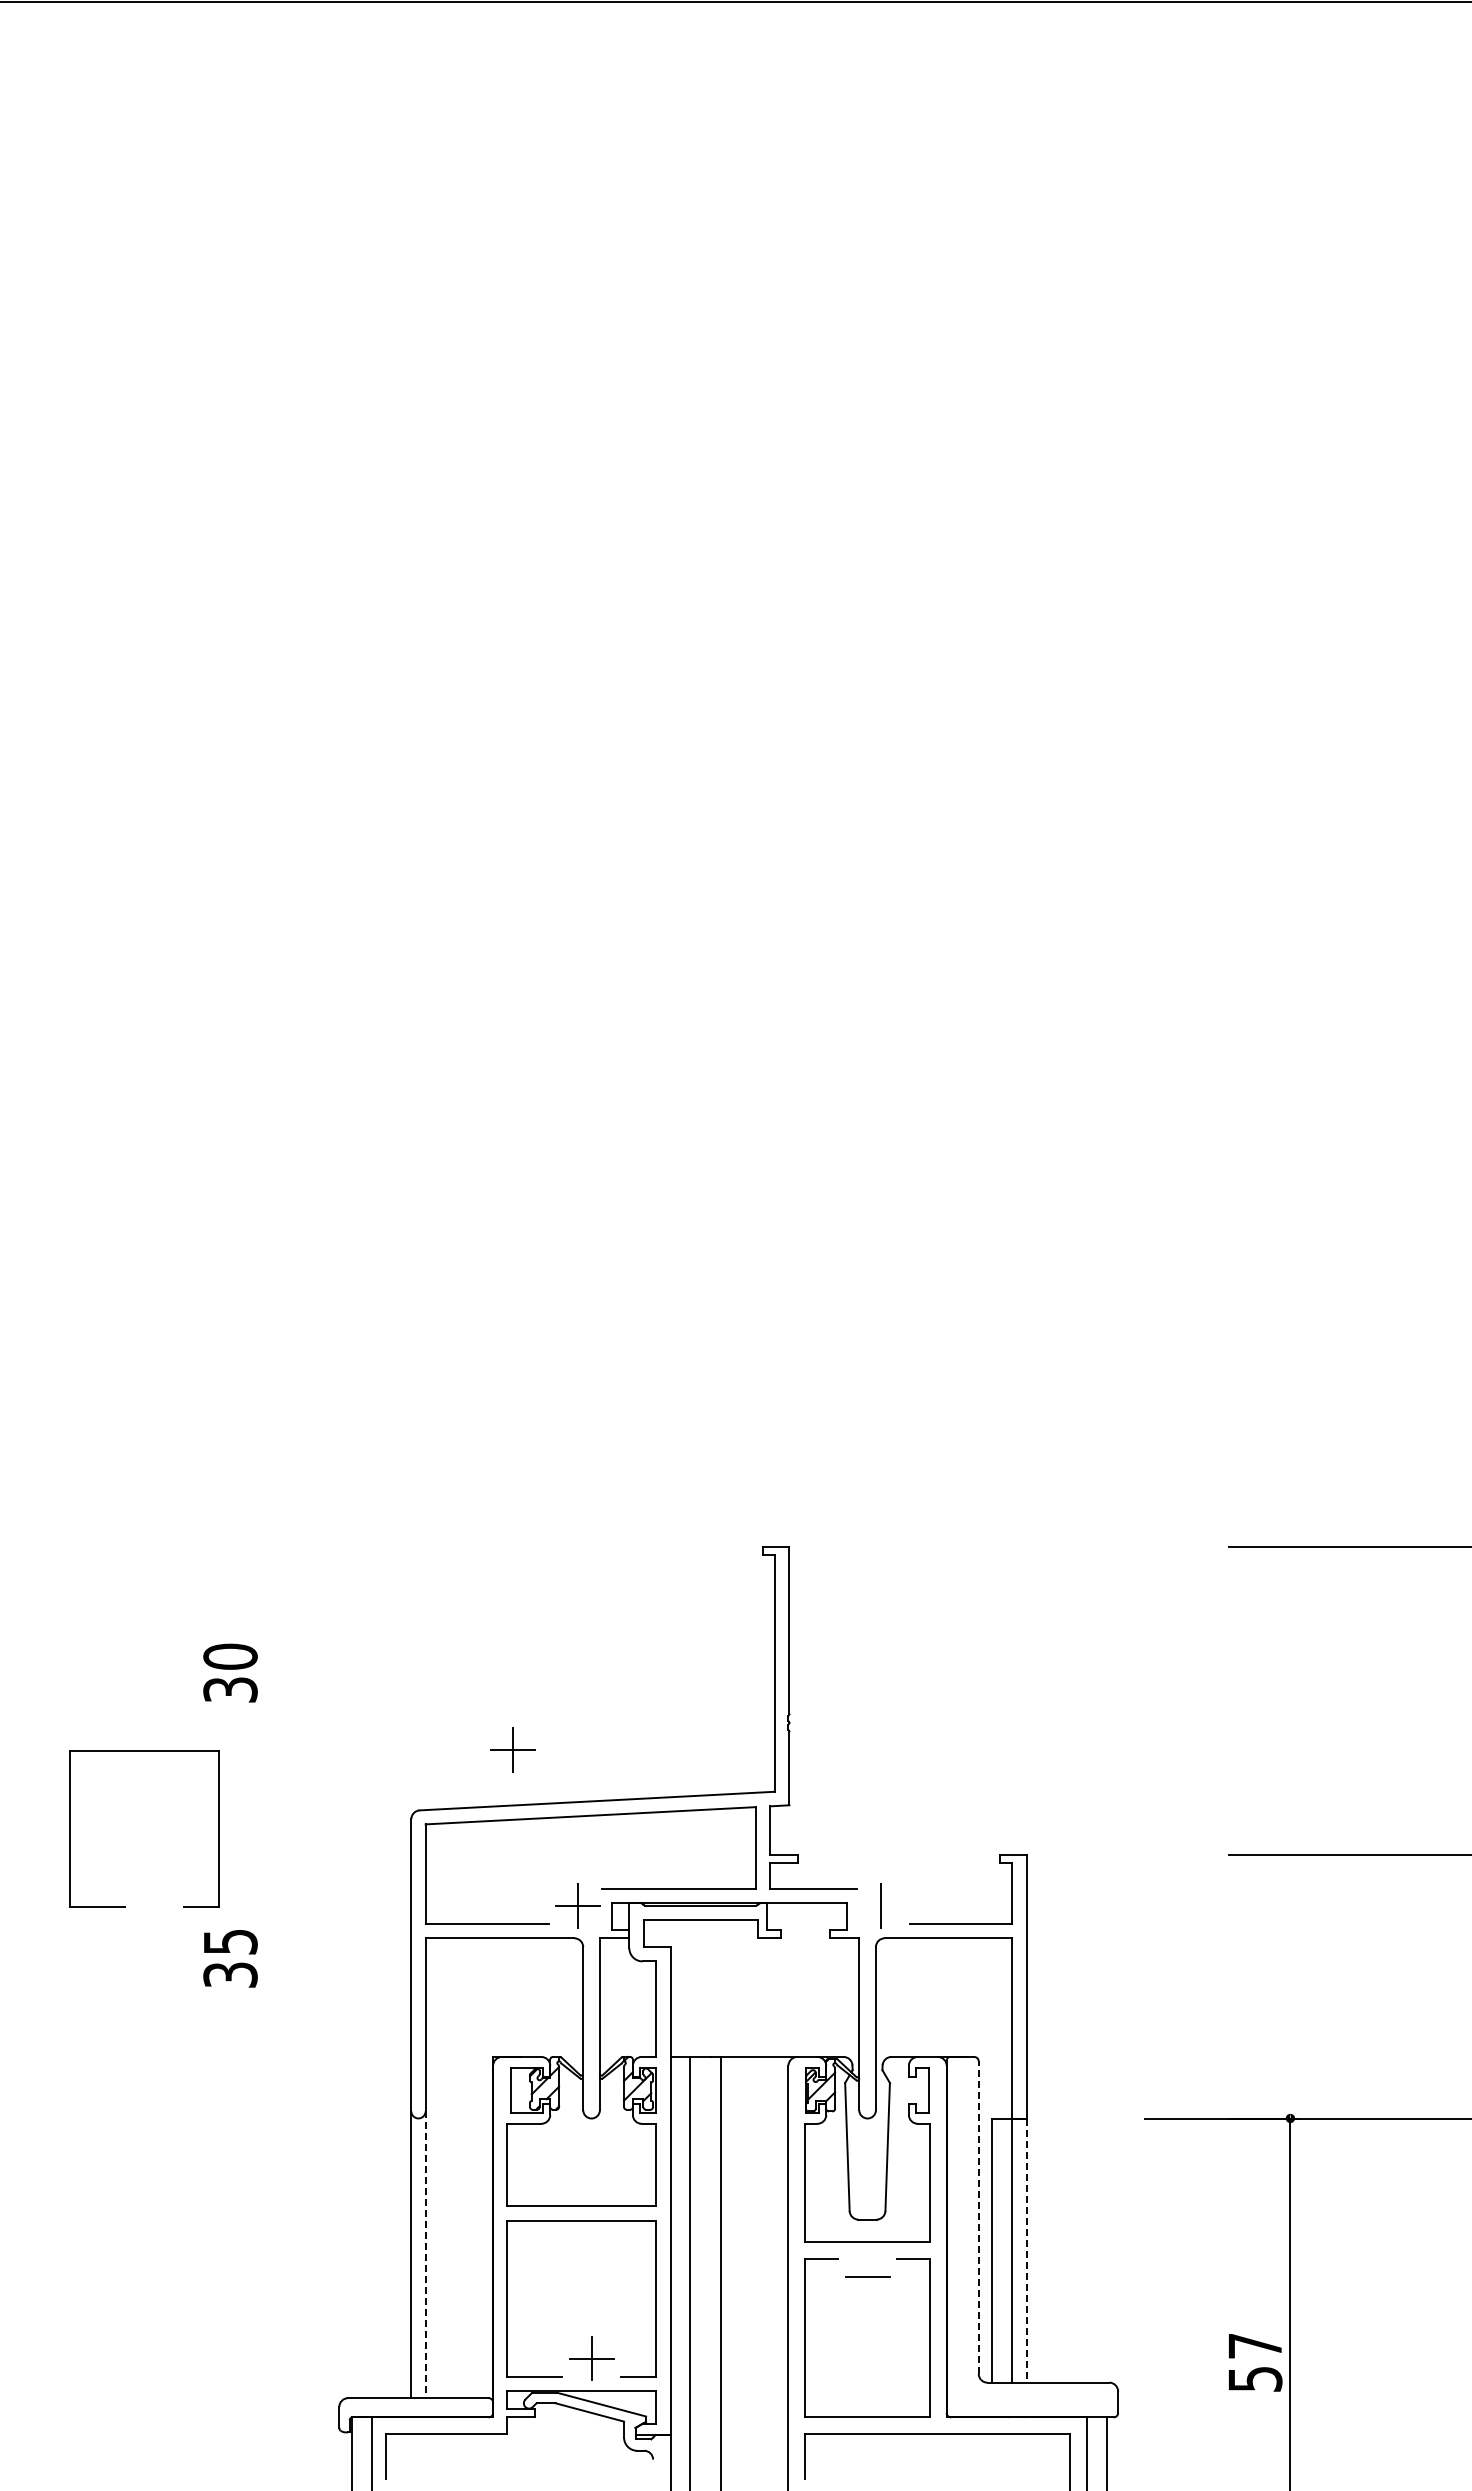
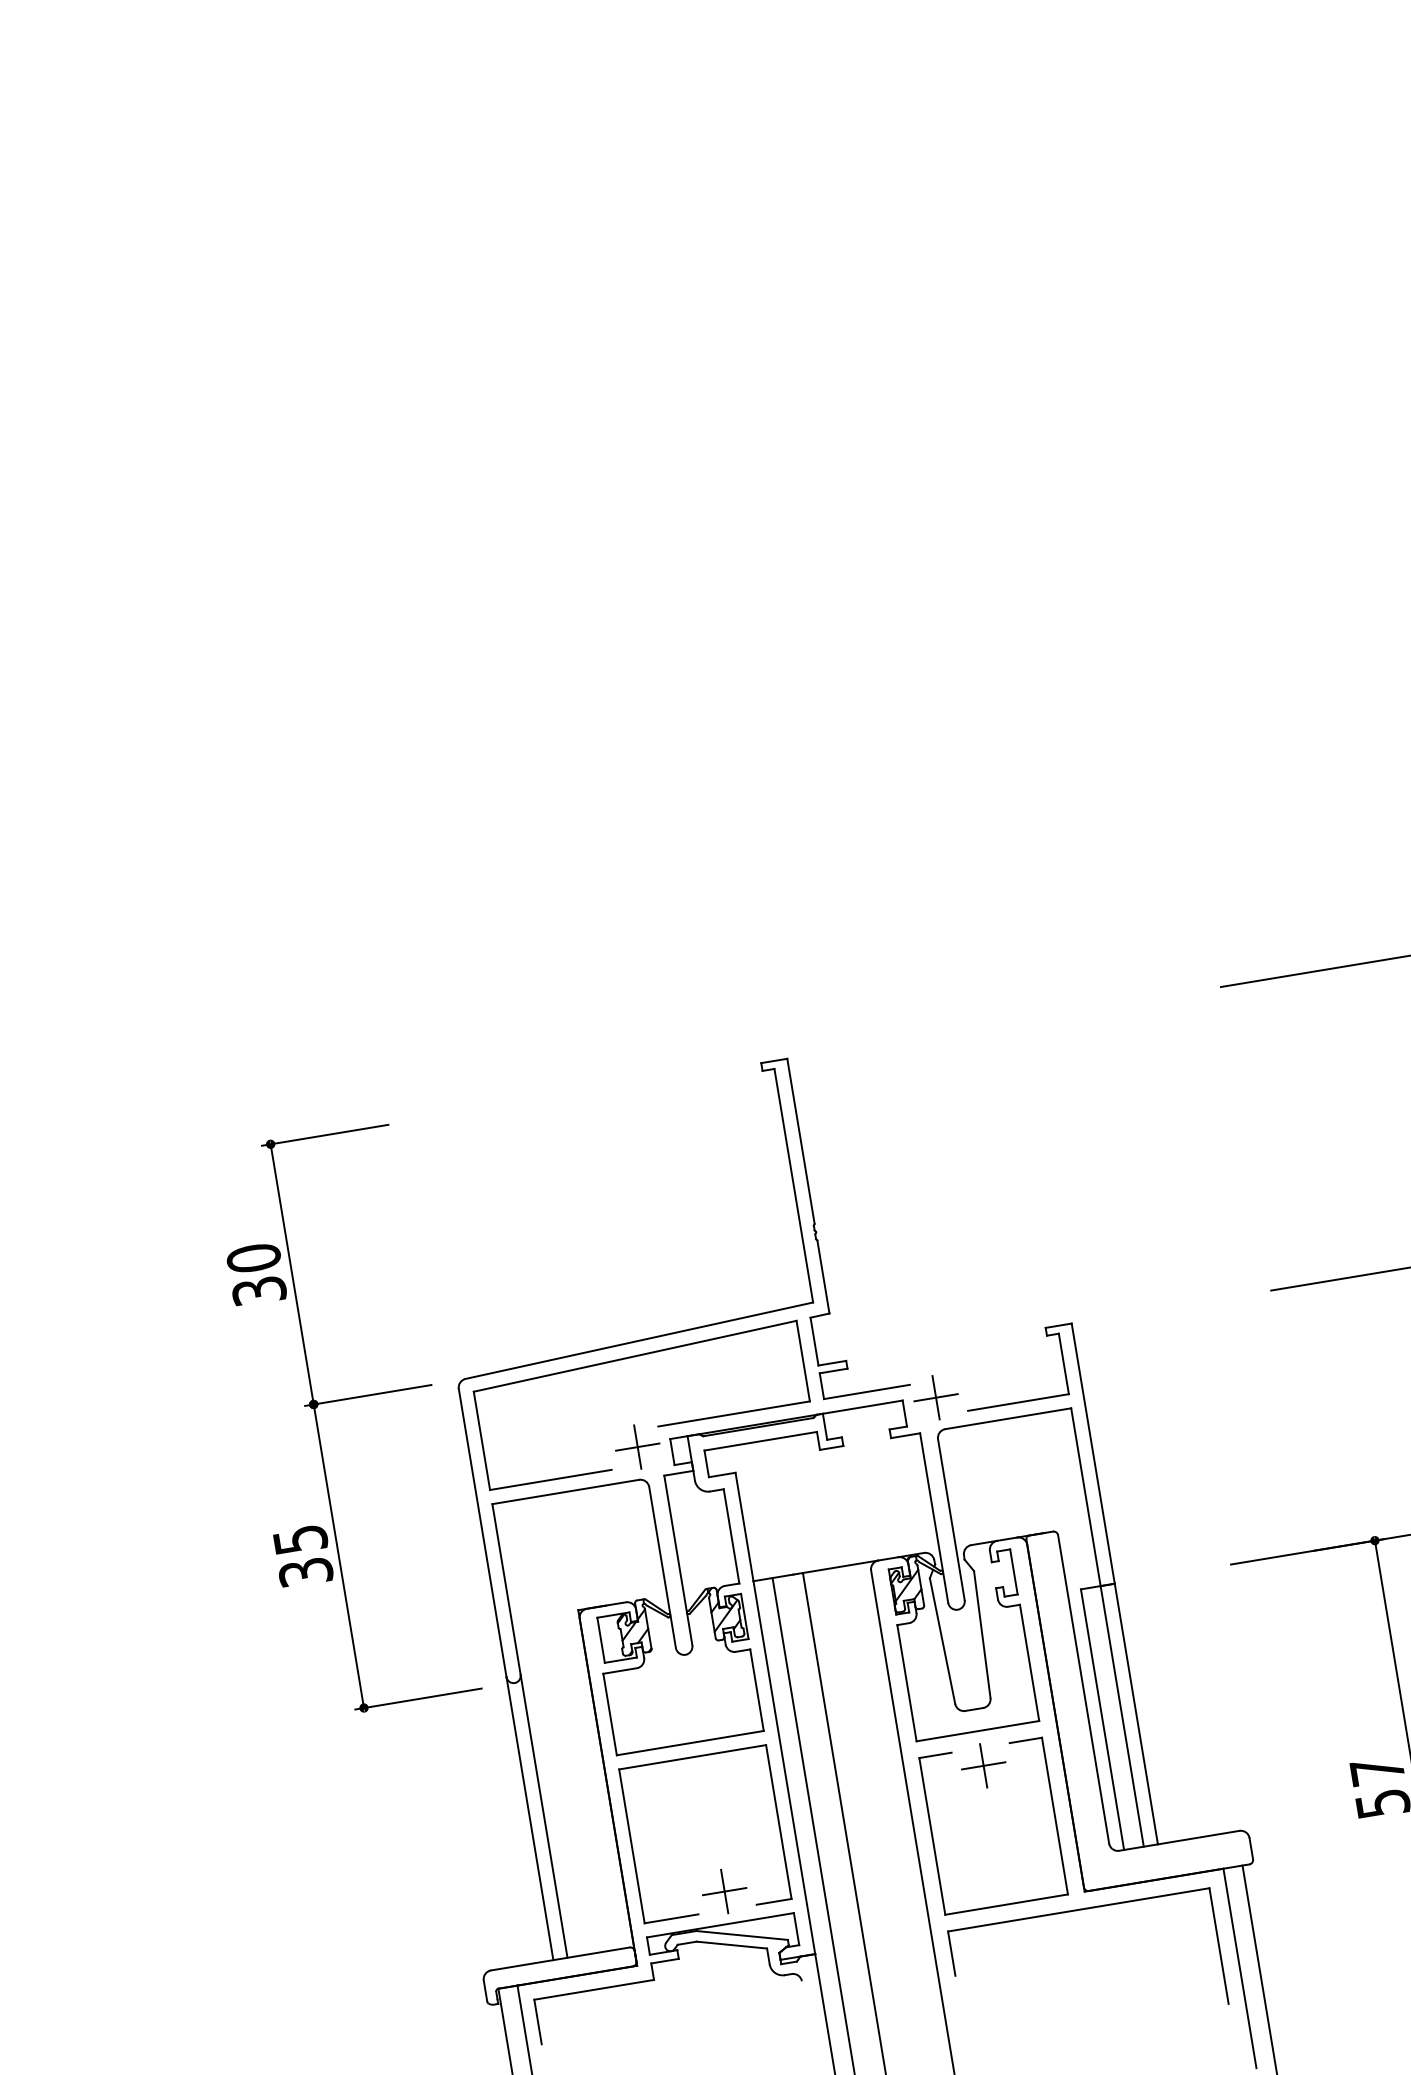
part: (512, 1749) -> (547, 1303), removed
part: (320, 1811) -> (367, 1396), added
part: (70, 1828) -> (124, 1453), removed
line: (880, 1905) -> (935, 1397), added
line: (978, 2217) -> (1083, 1689), dashed -> solid
line: (1026, 2251) -> (1136, 1714), dashed -> solid
line: (425, 2255) -> (544, 1817), dashed -> solid
line: (867, 2276) -> (983, 1765), added

